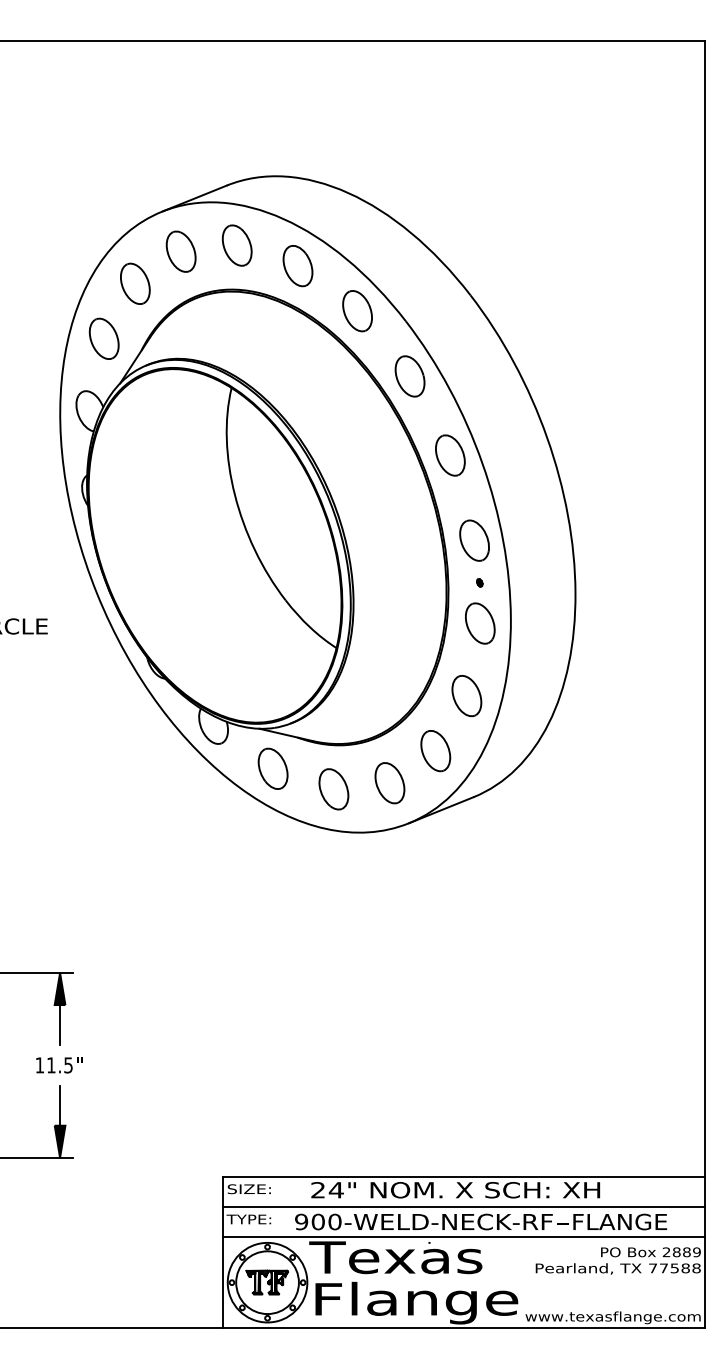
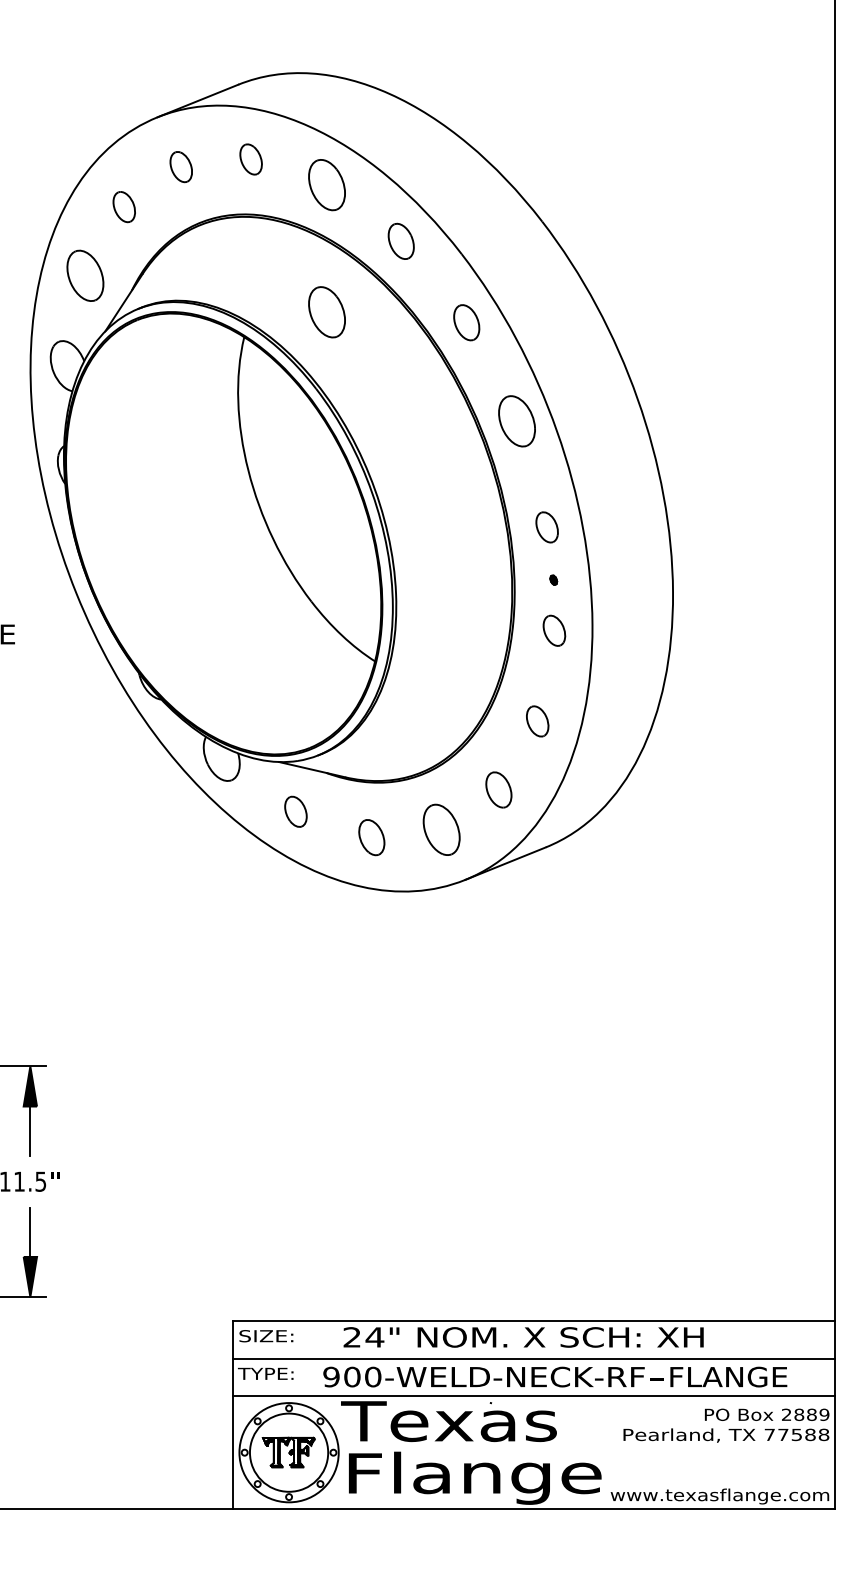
part: (236, 245) -> (250, 159), size x0.6
part: (180, 251) -> (180, 166), size x0.6
part: (135, 283) -> (124, 206), size x0.6
part: (357, 311) -> (401, 241), size x0.7
part: (297, 368) -> (326, 312), added
part: (409, 376) -> (466, 322), size x0.7
part: (474, 540) -> (547, 527), size x0.6
part: (480, 623) -> (554, 630), size x0.6
part: (466, 696) -> (537, 721), size x0.6
part: (435, 751) -> (498, 790), size x0.7
part: (272, 768) -> (295, 811), size x0.6
part: (333, 789) -> (371, 837), size x0.7

